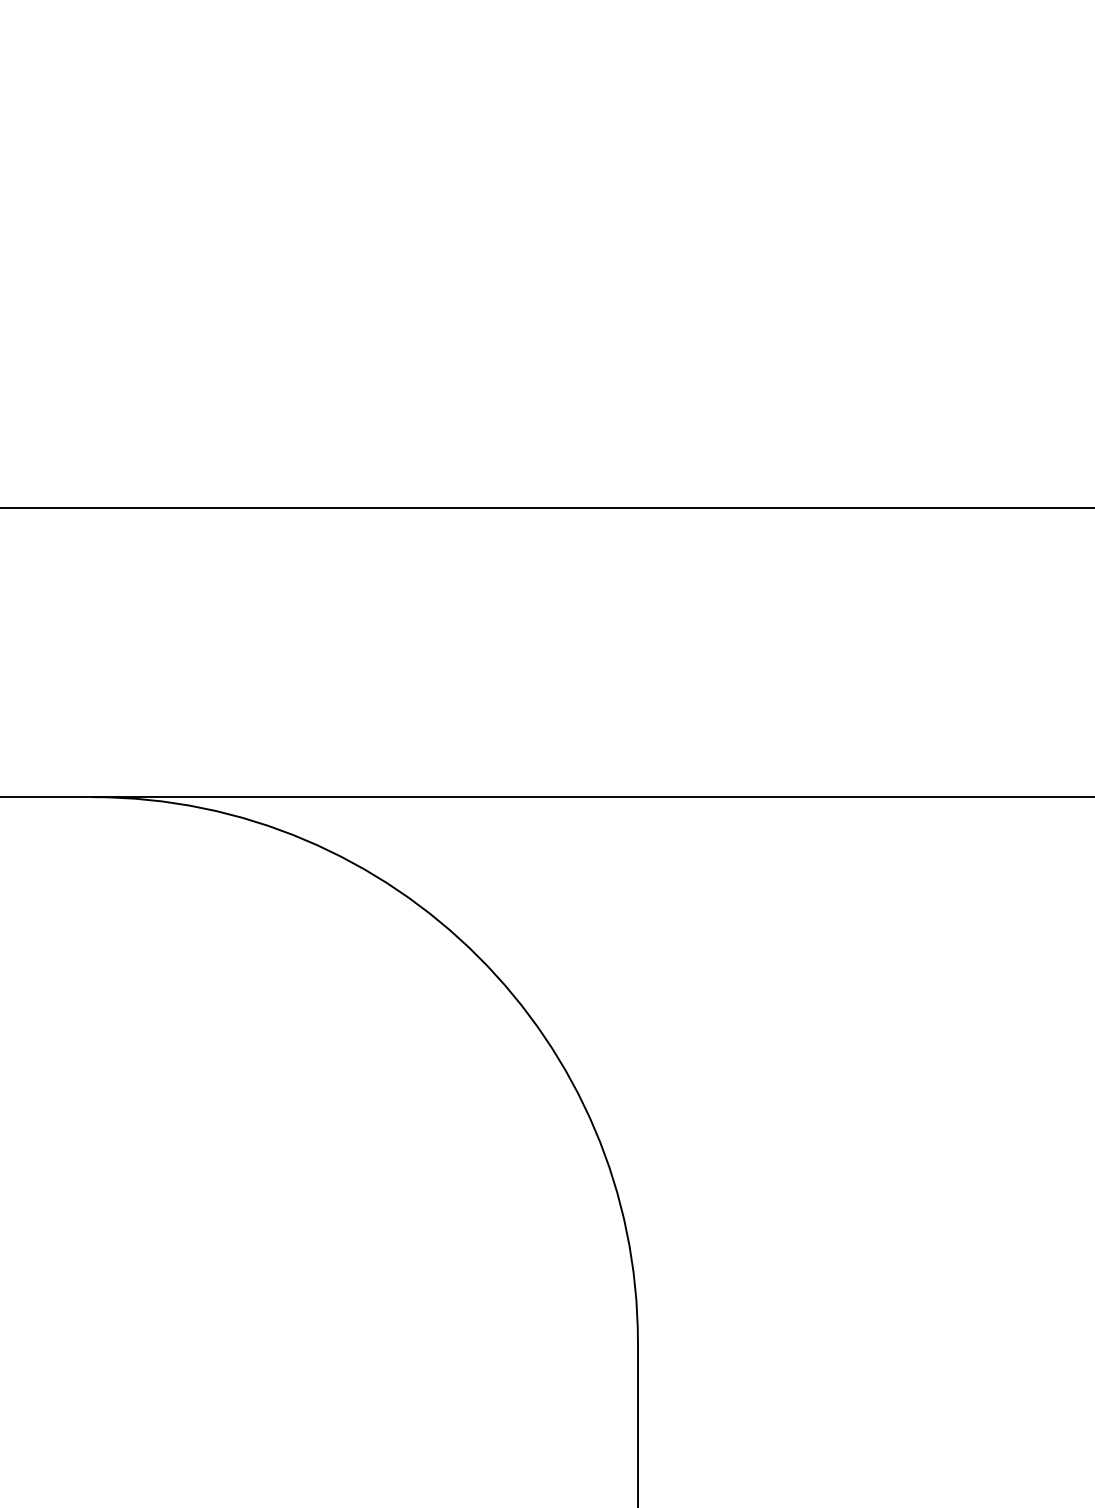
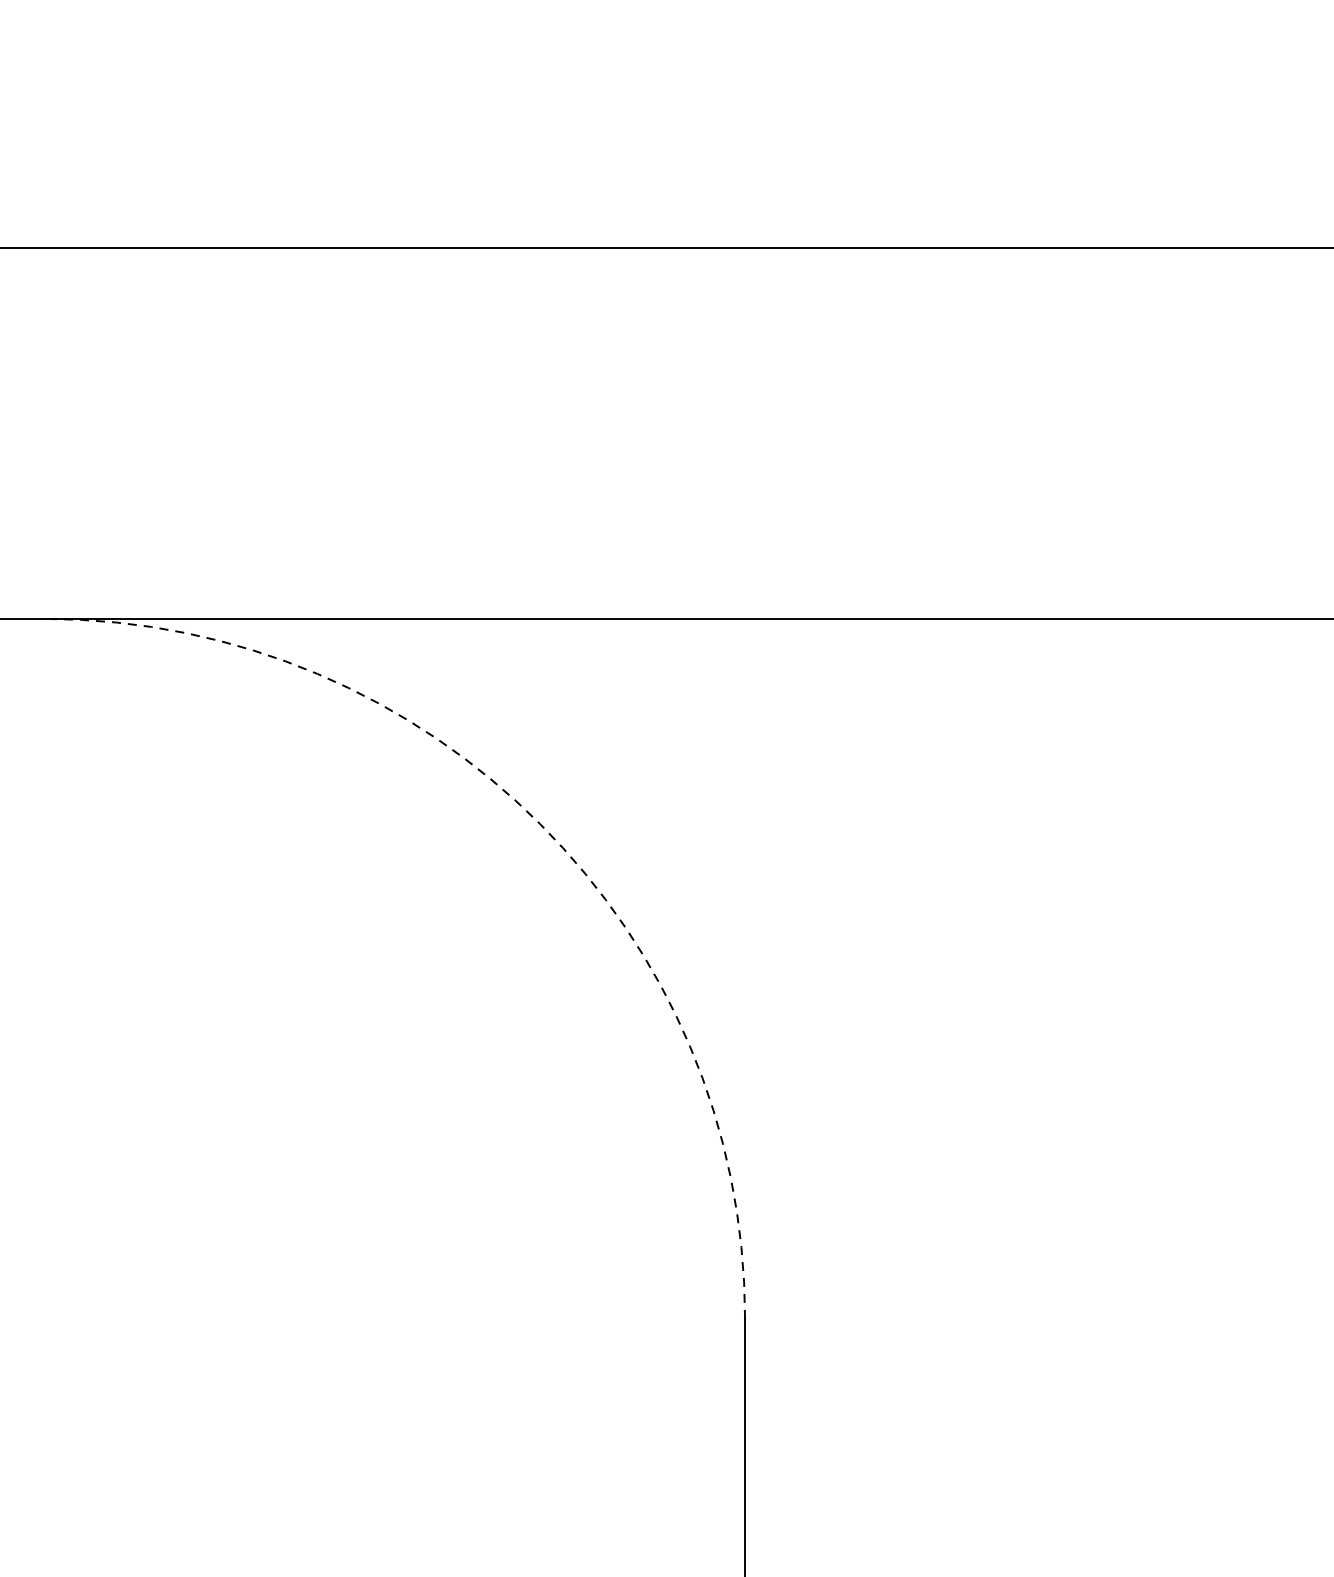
arc: (478, 956) -> (540, 823), solid -> dashed

